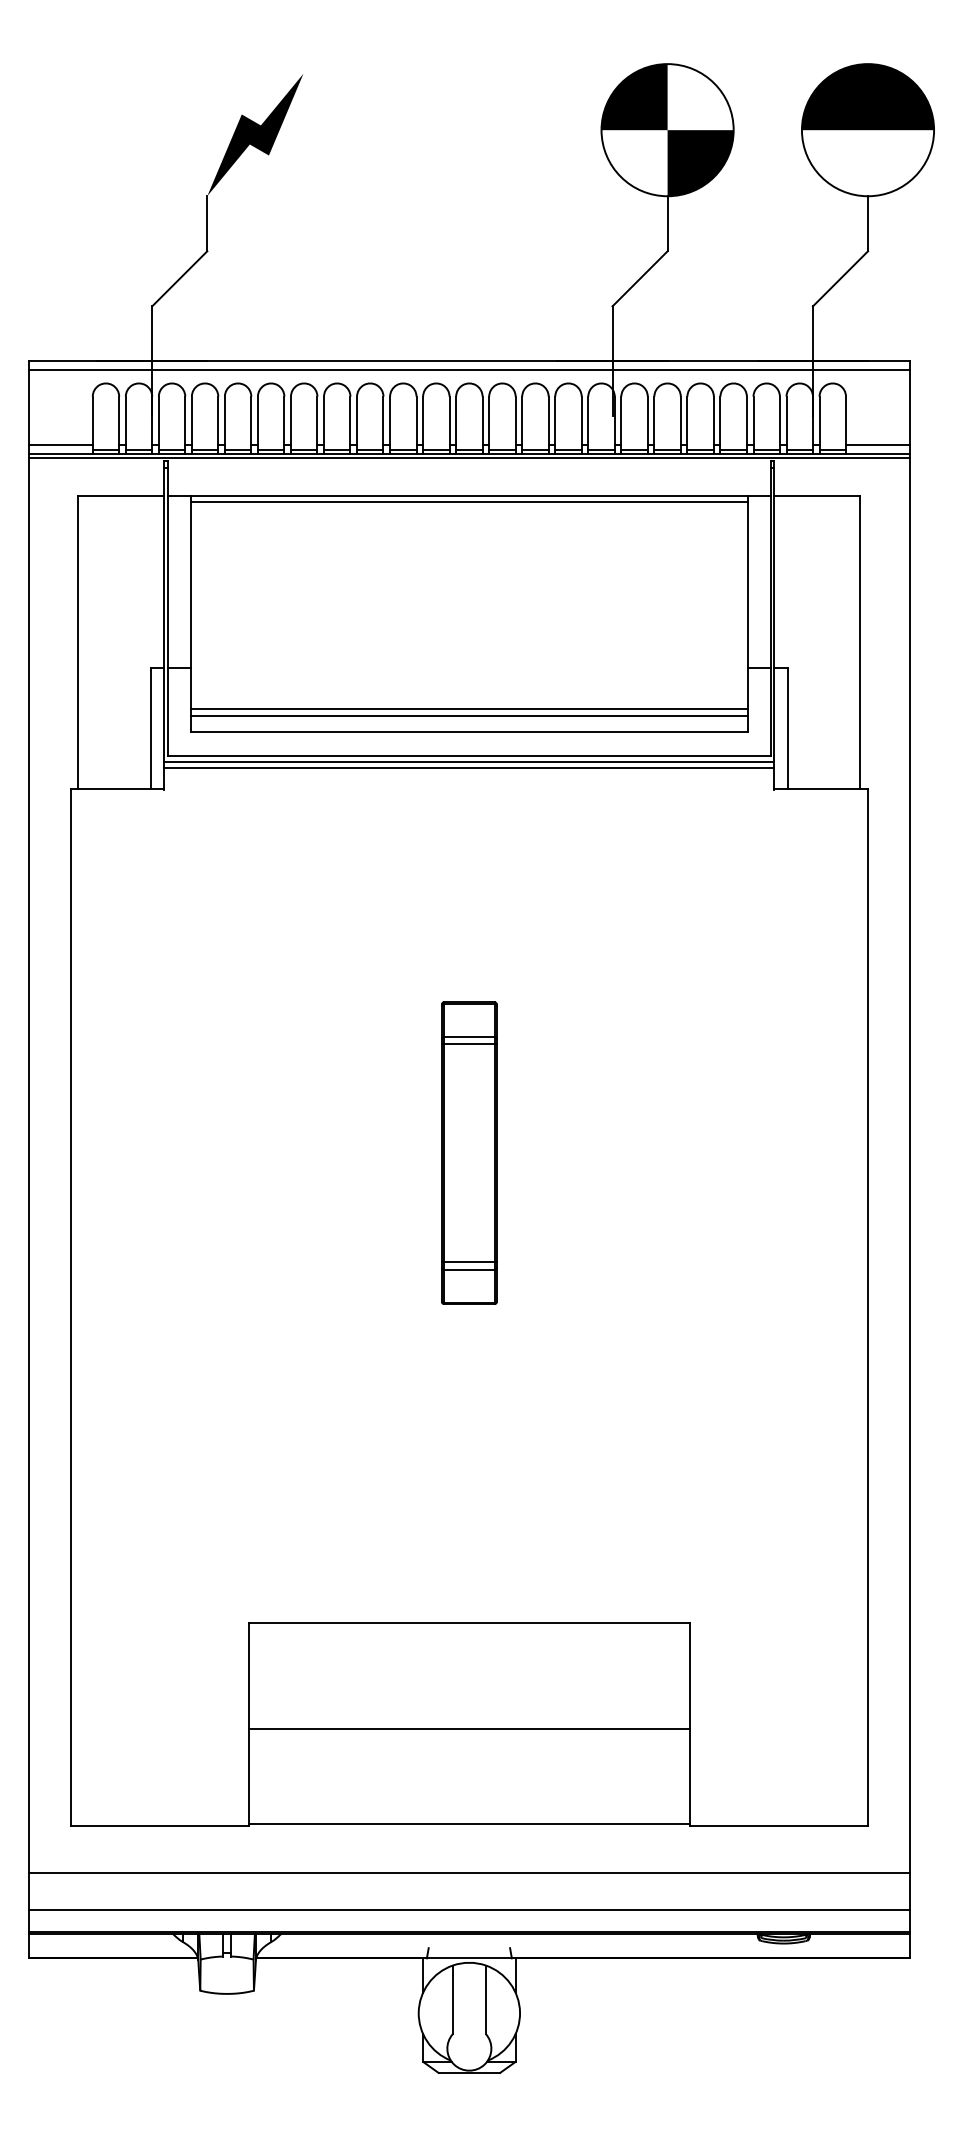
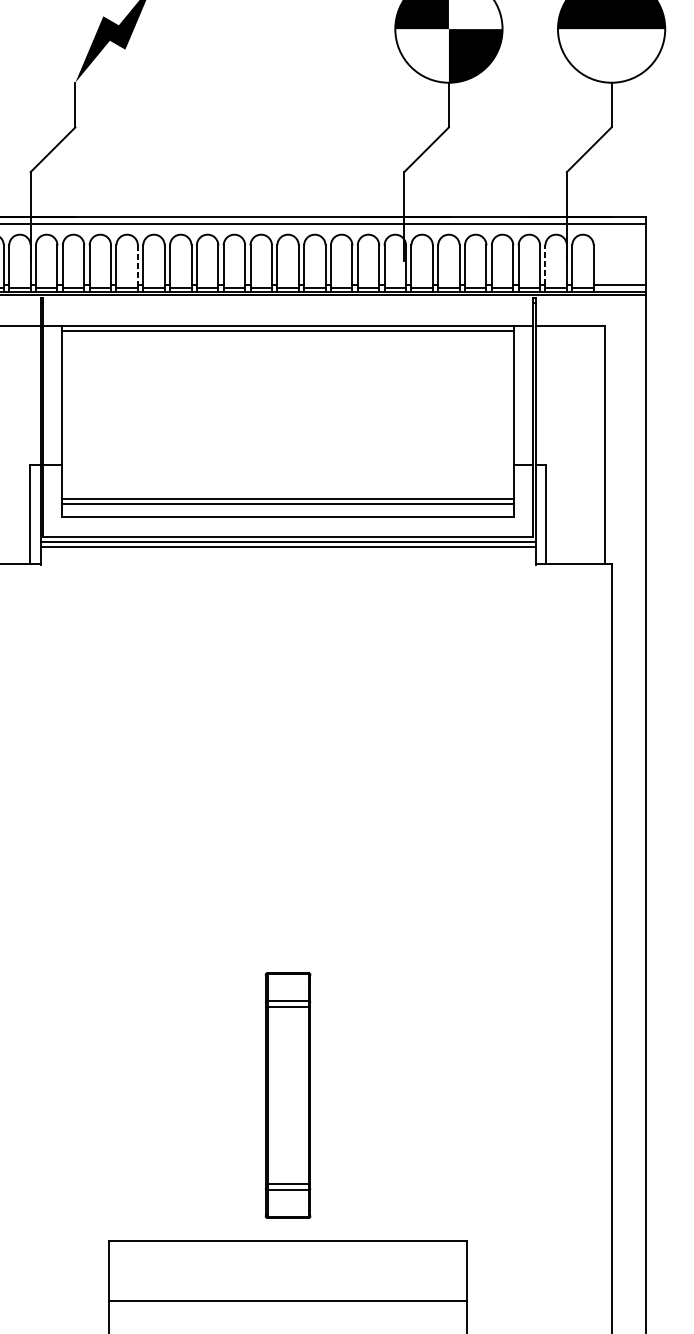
line: (786, 420) -> (545, 264), solid -> dashed
line: (284, 421) -> (138, 265), solid -> dashed
part: (469, 1152) -> (288, 1095), moved
line: (469, 1729) -> (288, 1301), moved

